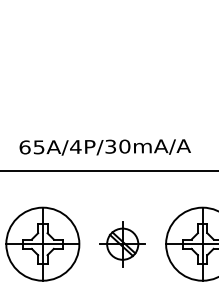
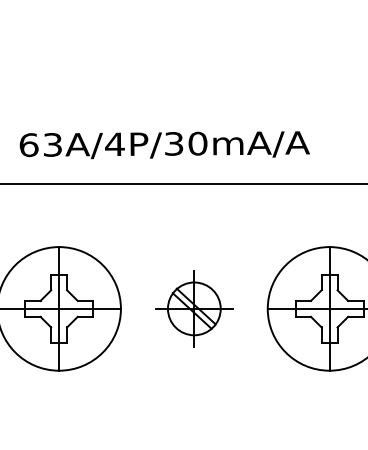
text: (39, 146) -> (53, 143), 65A/4P/30mA/A -> 63A/4P/30mA/A

